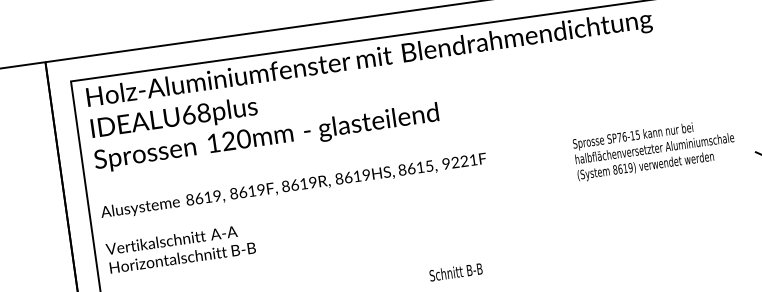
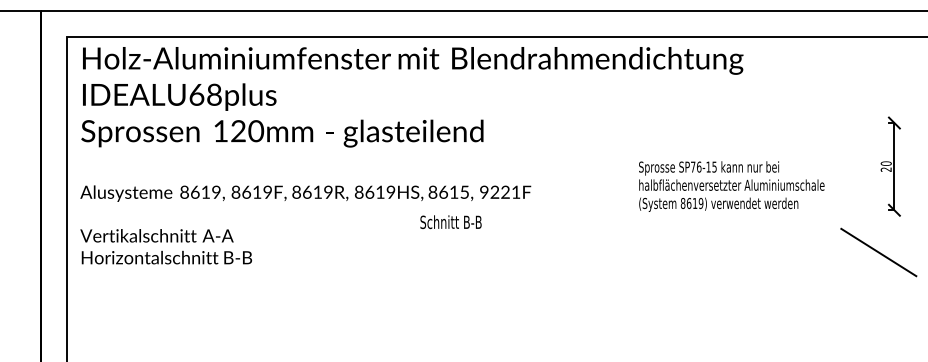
text: (654, 149) -> (731, 186), moved
text: (455, 272) -> (450, 222), moved

